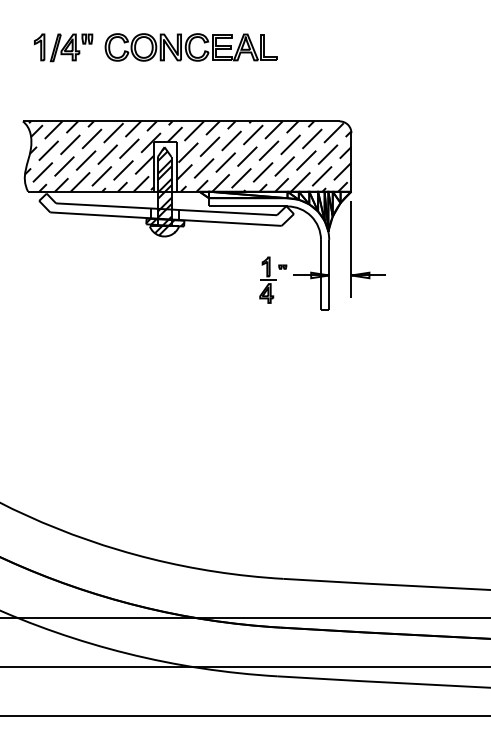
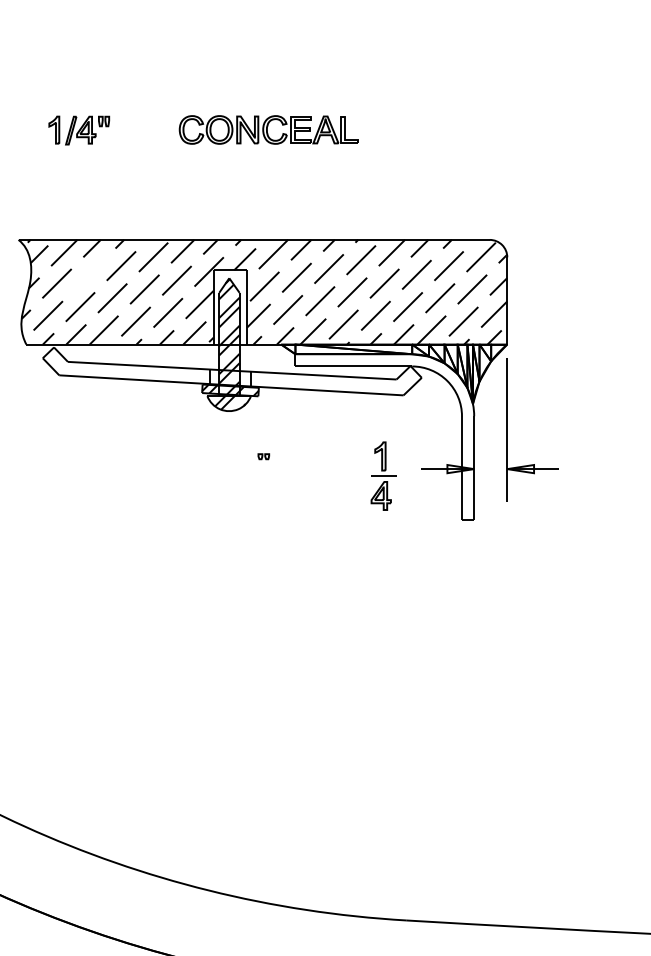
part: (63, 47) -> (78, 130), size x0.7
part: (190, 47) -> (267, 130), size x0.7
line: (70, 144) -> (89, 274), removed
part: (282, 266) -> (263, 455), moved

